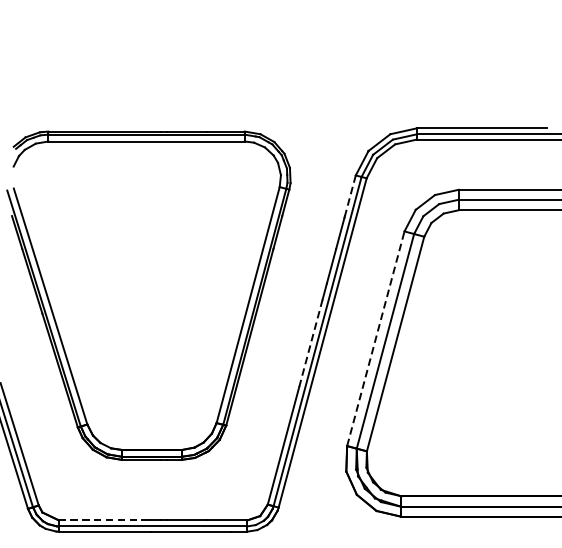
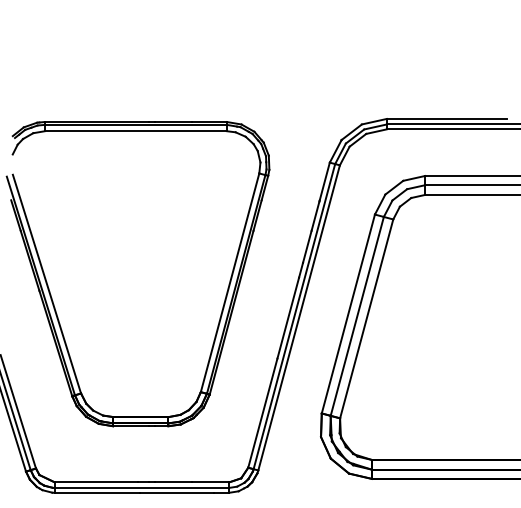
line: (350, 195) -> (324, 181), dashed -> solid
line: (375, 339) -> (348, 314), dashed -> solid
line: (311, 343) -> (288, 318), dashed -> solid
line: (104, 520) -> (96, 482), dashed -> solid

